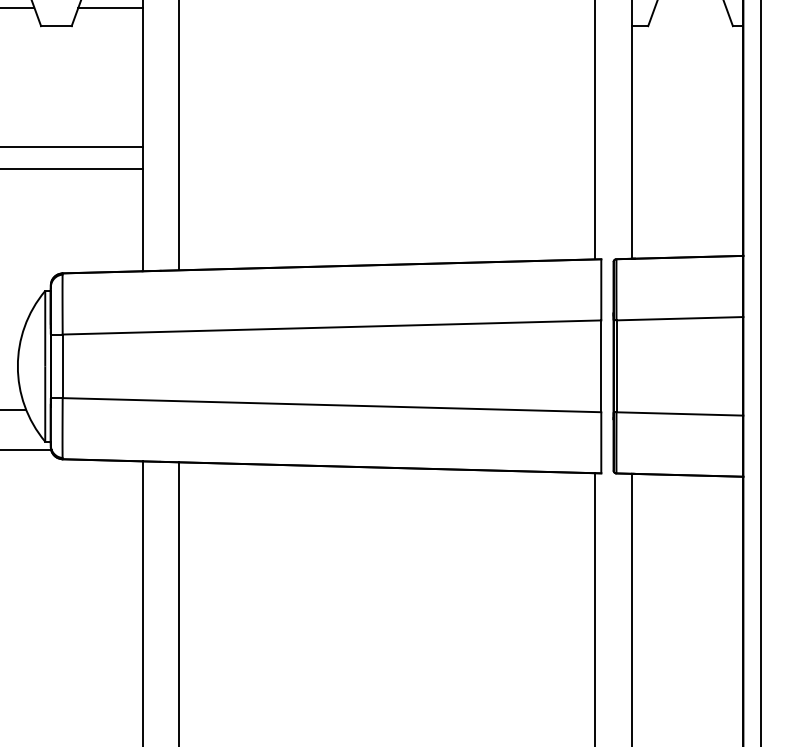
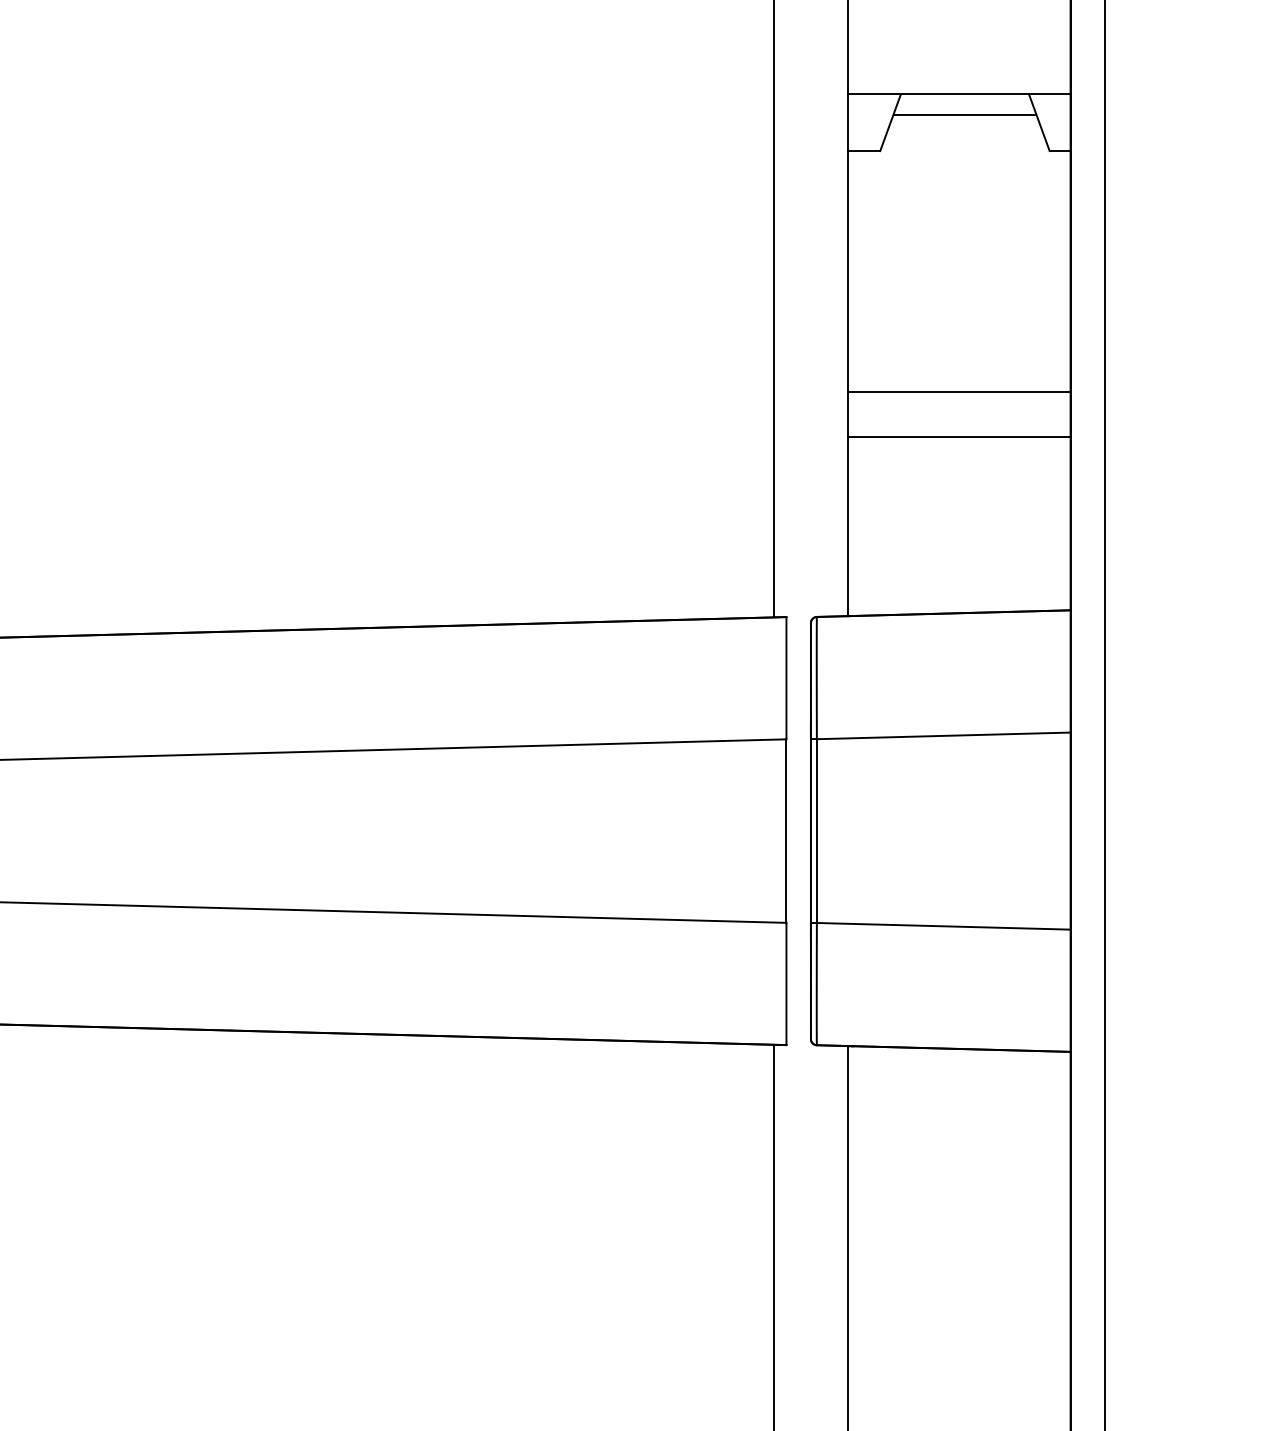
line: (690, 7) -> (964, 113), added
line: (687, 146) -> (958, 391), added
line: (687, 169) -> (958, 437), added

